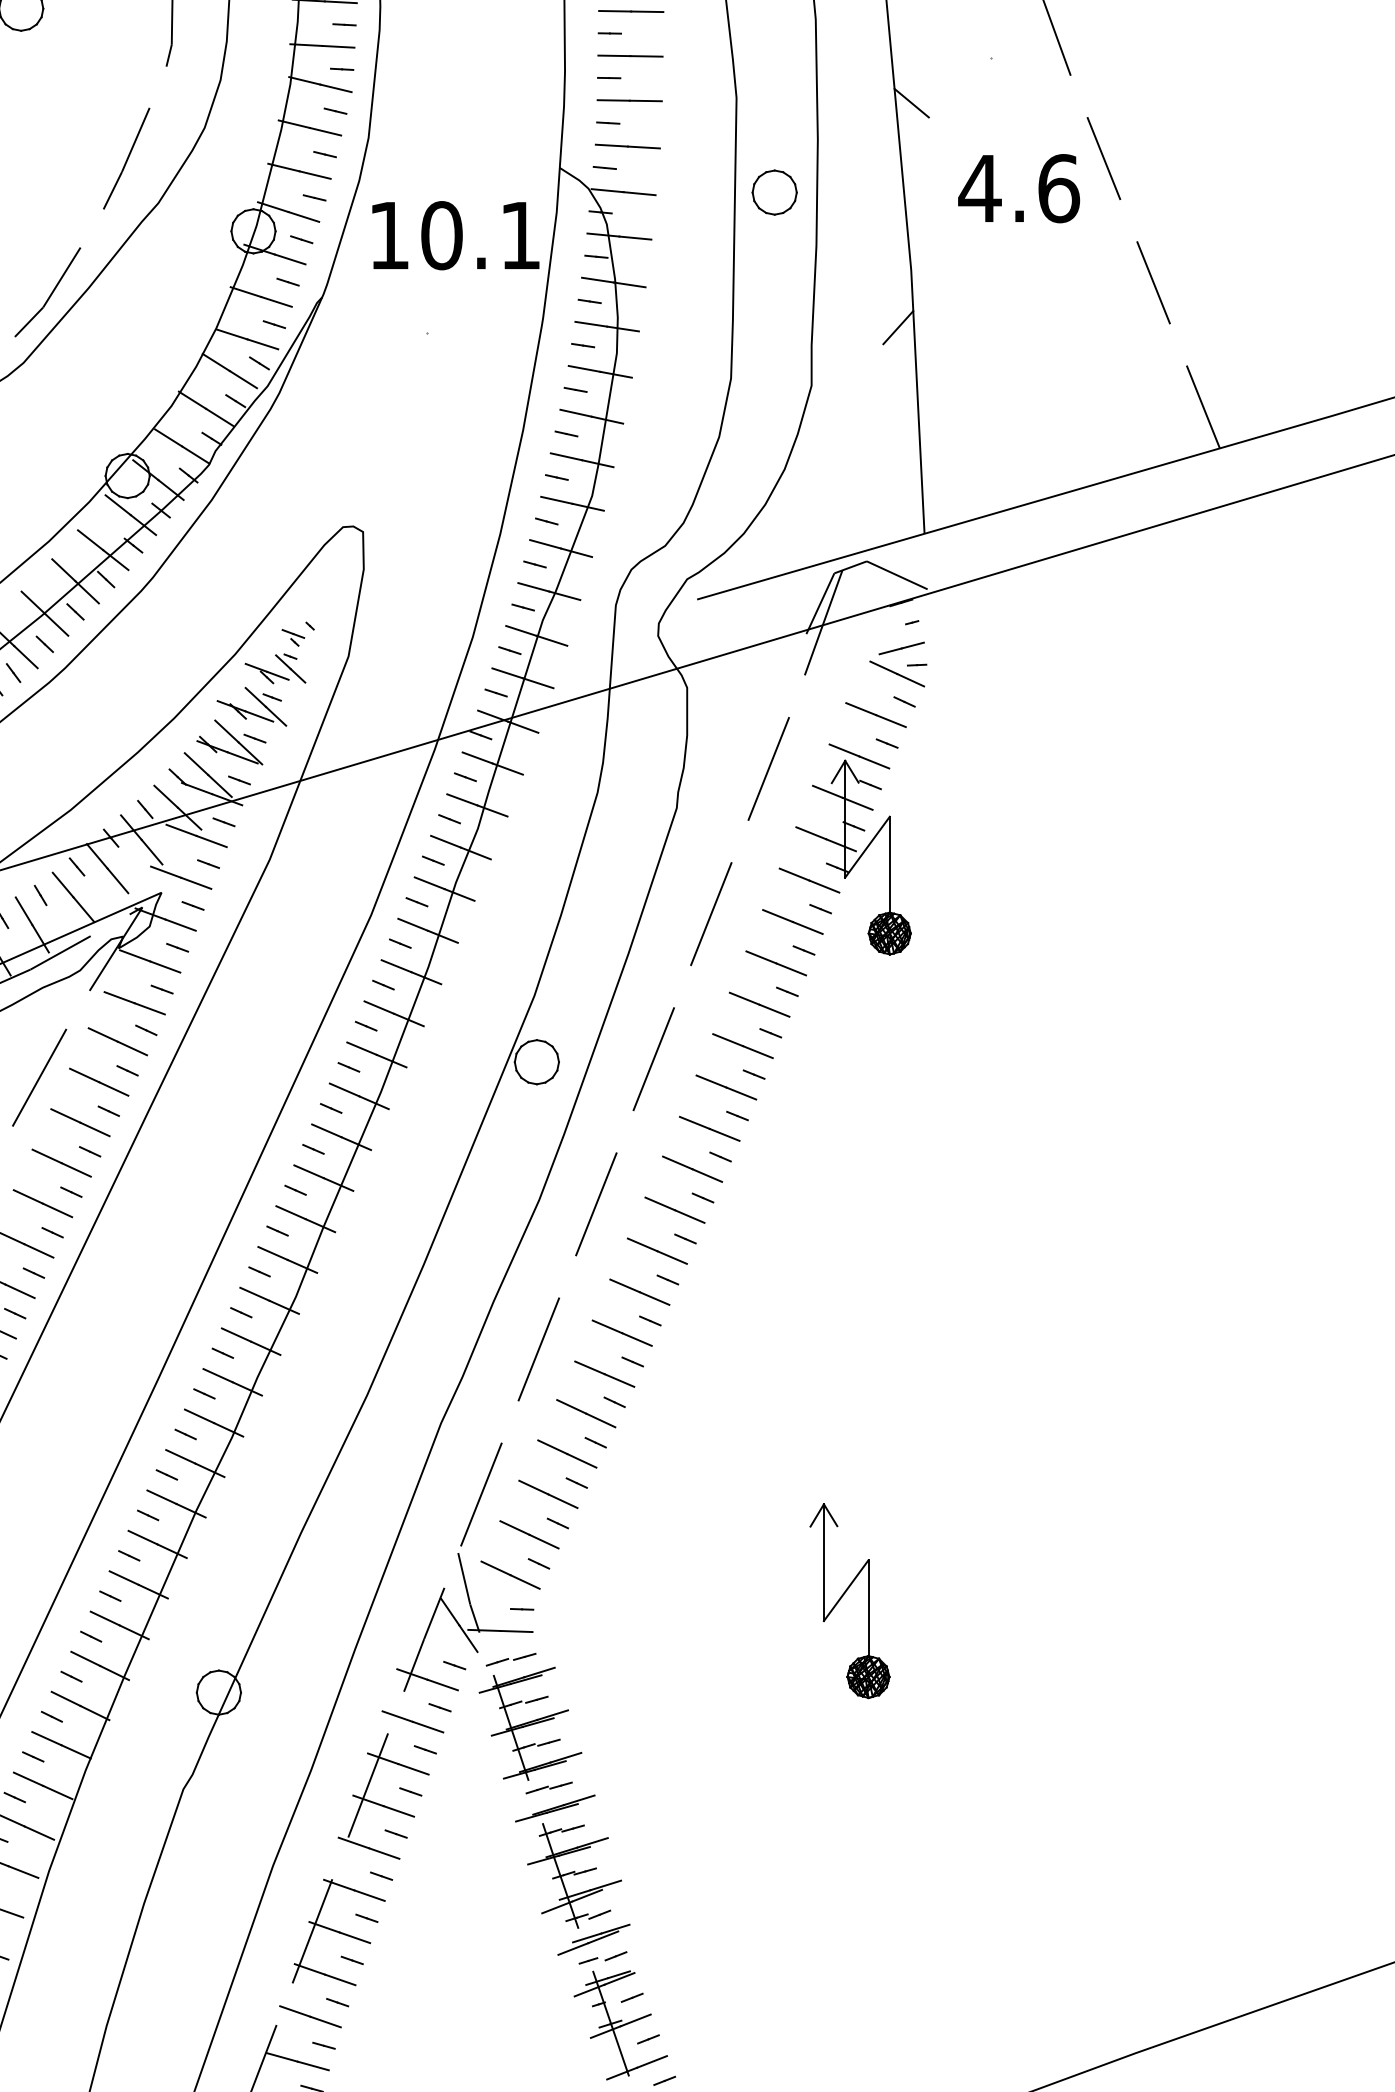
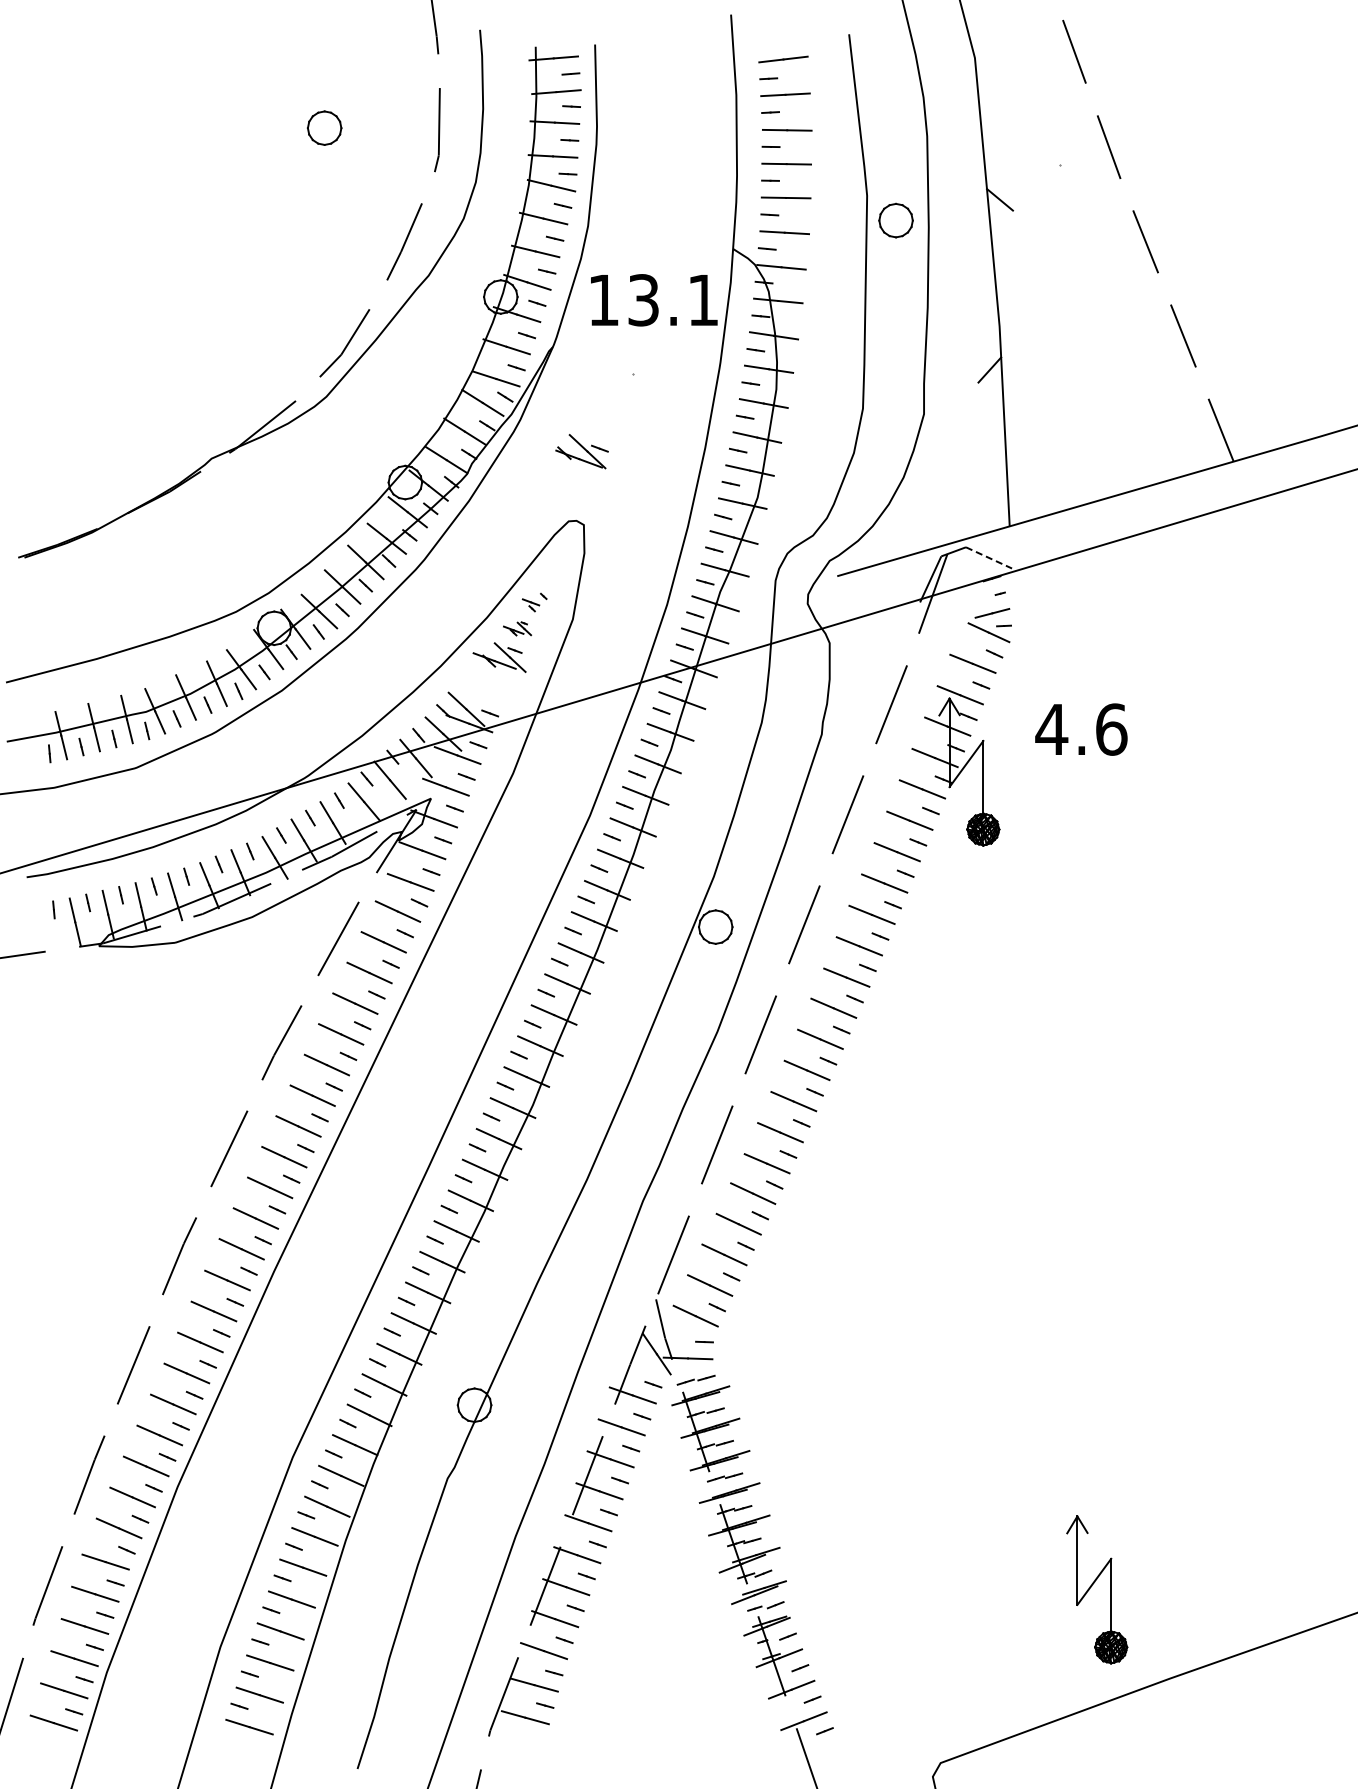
text: (1019, 188) -> (1081, 729), moved
part: (773, 192) -> (895, 220), moved
text: (441, 235) -> (643, 300), 10.1 -> 13.1
line: (897, 576) -> (989, 558), solid -> dashed
part: (275, 668) -> (517, 628), size x0.6
part: (230, 742) -> (581, 451), moved
part: (850, 1600) -> (1097, 1589), moved

